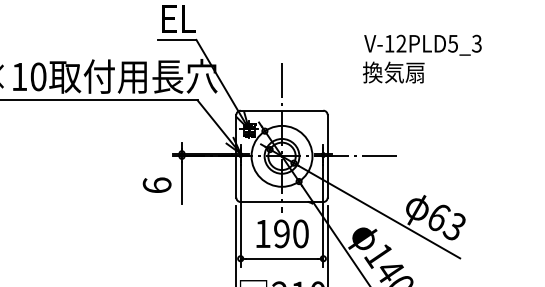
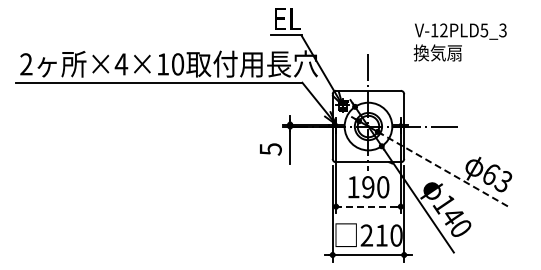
text: (421, 59) -> (459, 42), moved
text: (156, 185) -> (270, 149), 6 -> 5
line: (379, 212) -> (444, 170), solid -> dashed
line: (280, 258) -> (367, 206), solid -> dashed

